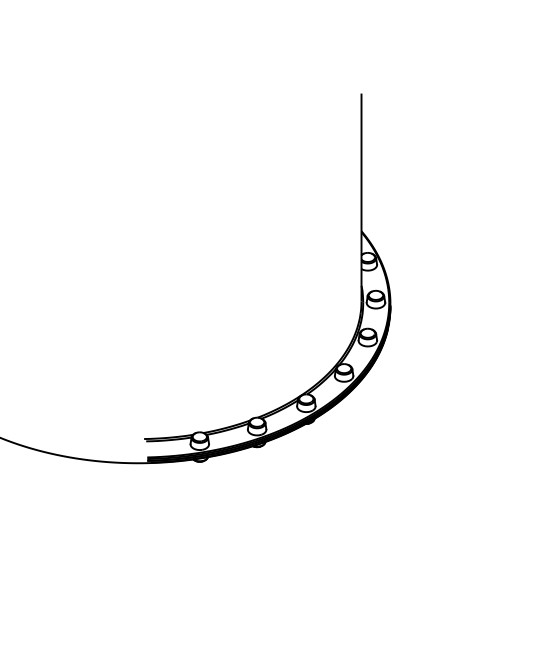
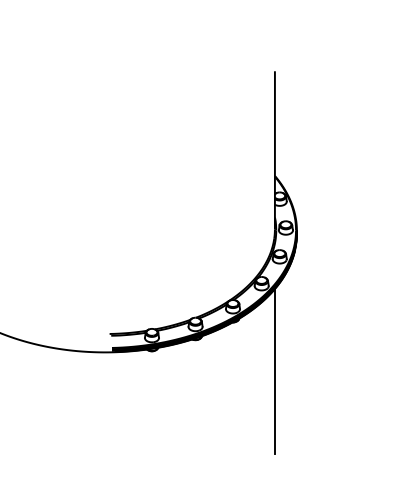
line: (360, 488) -> (274, 371), added

